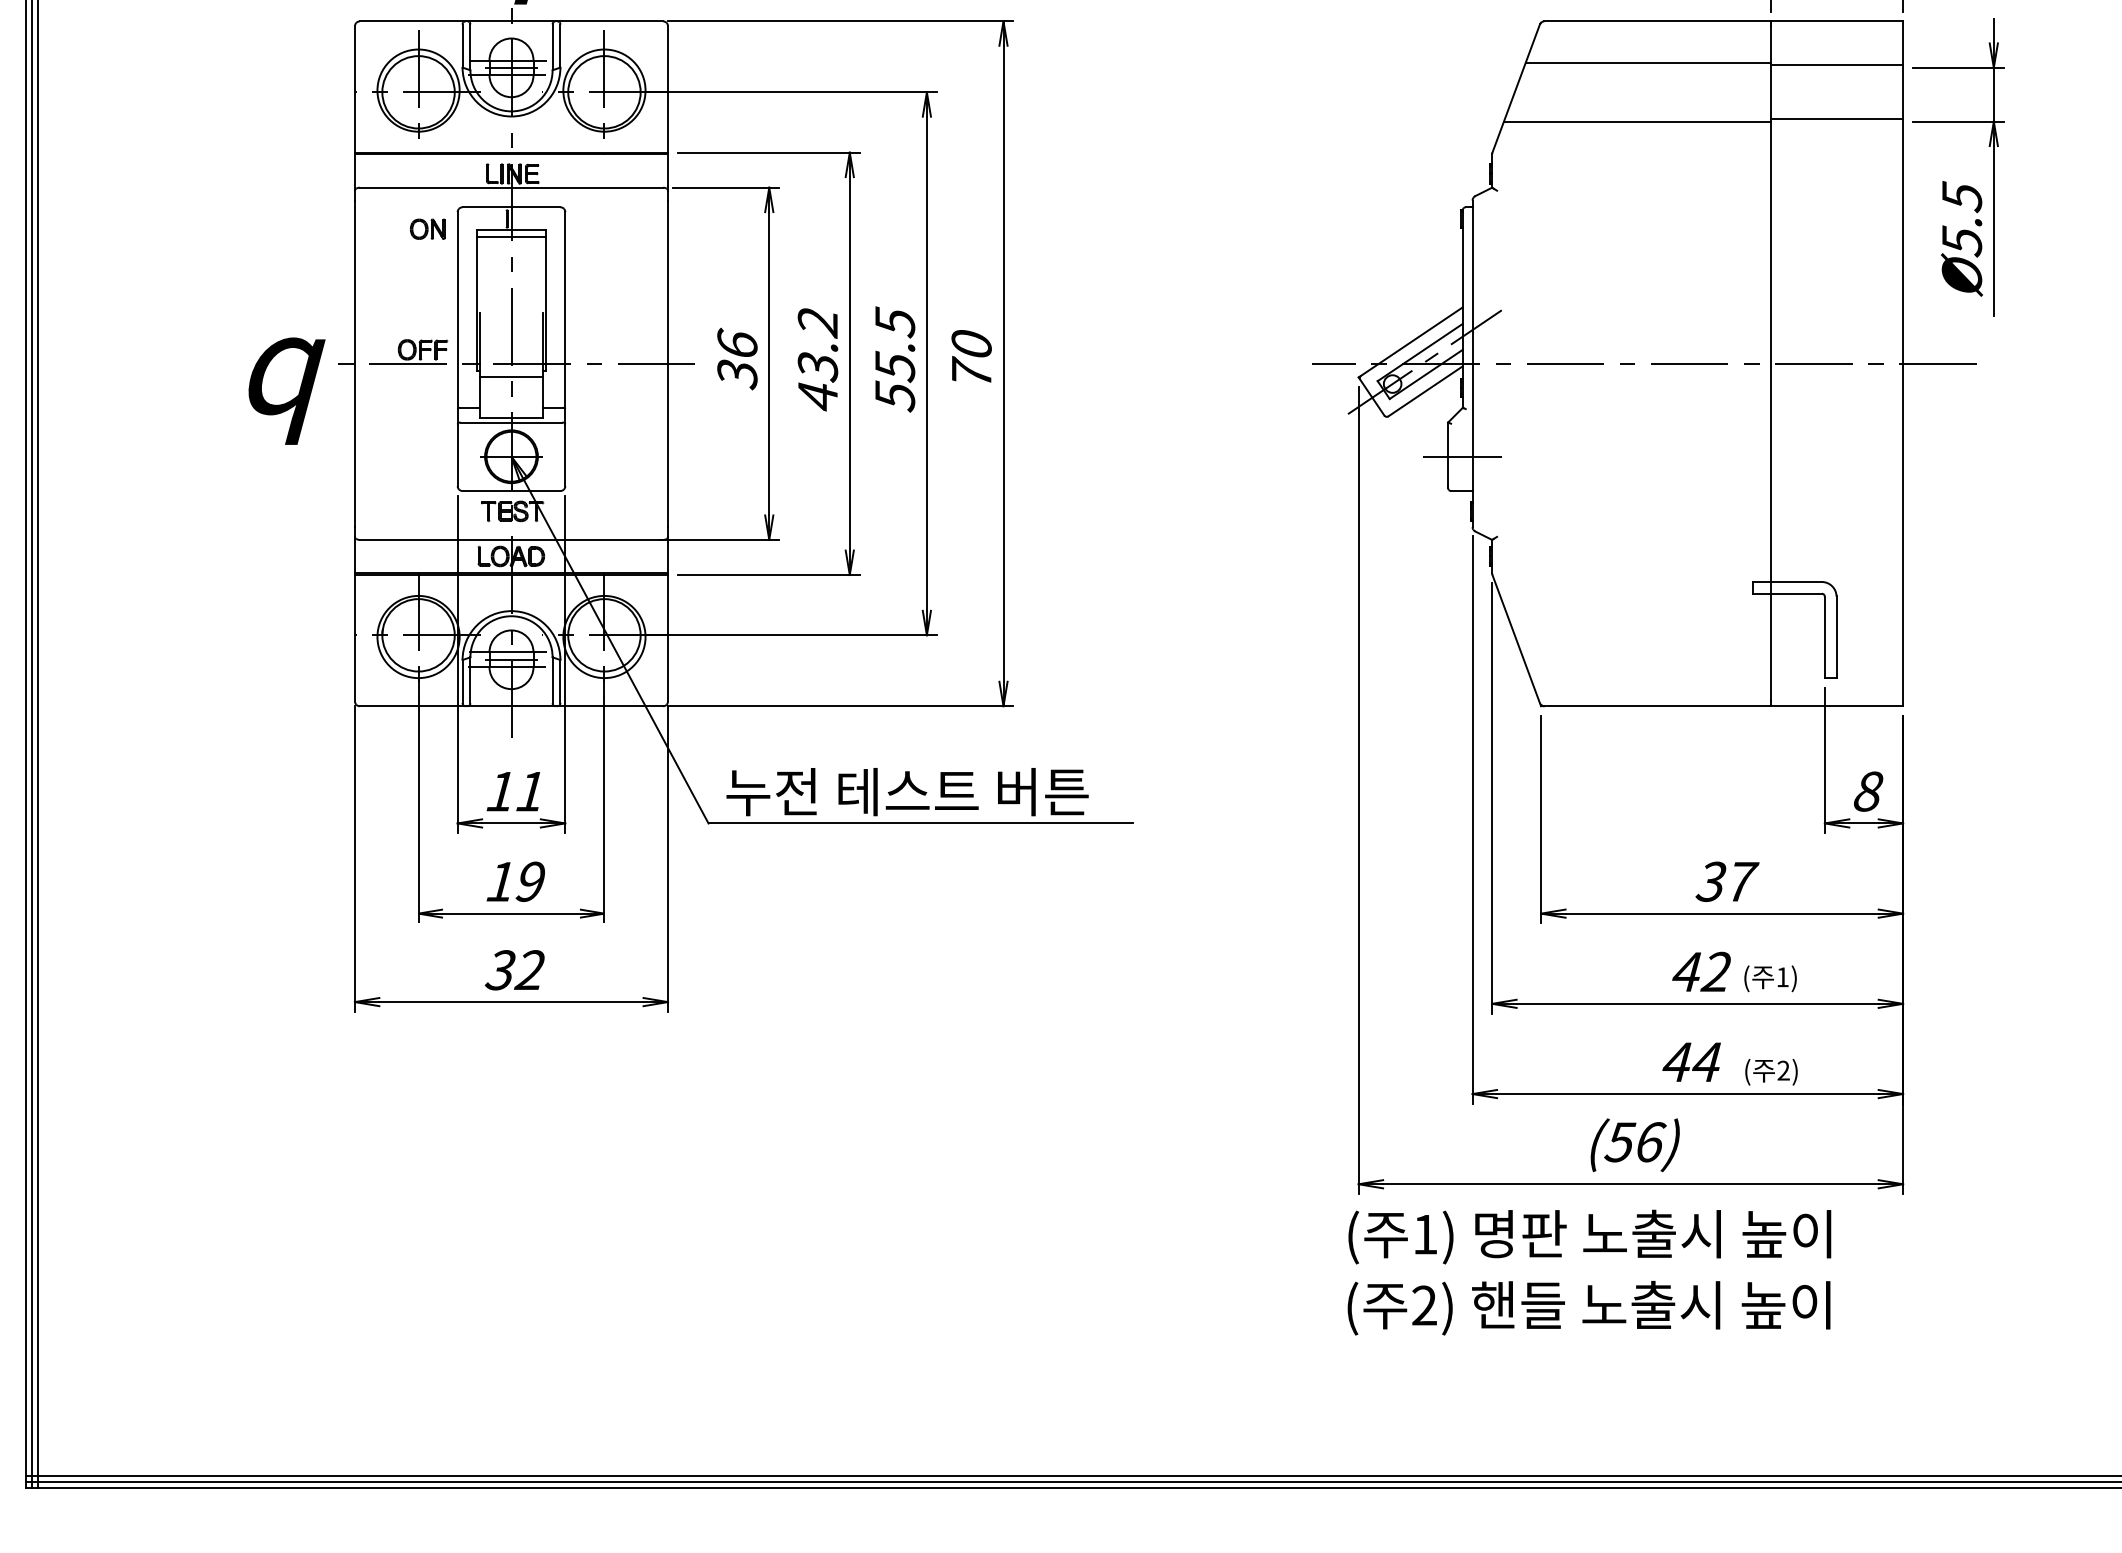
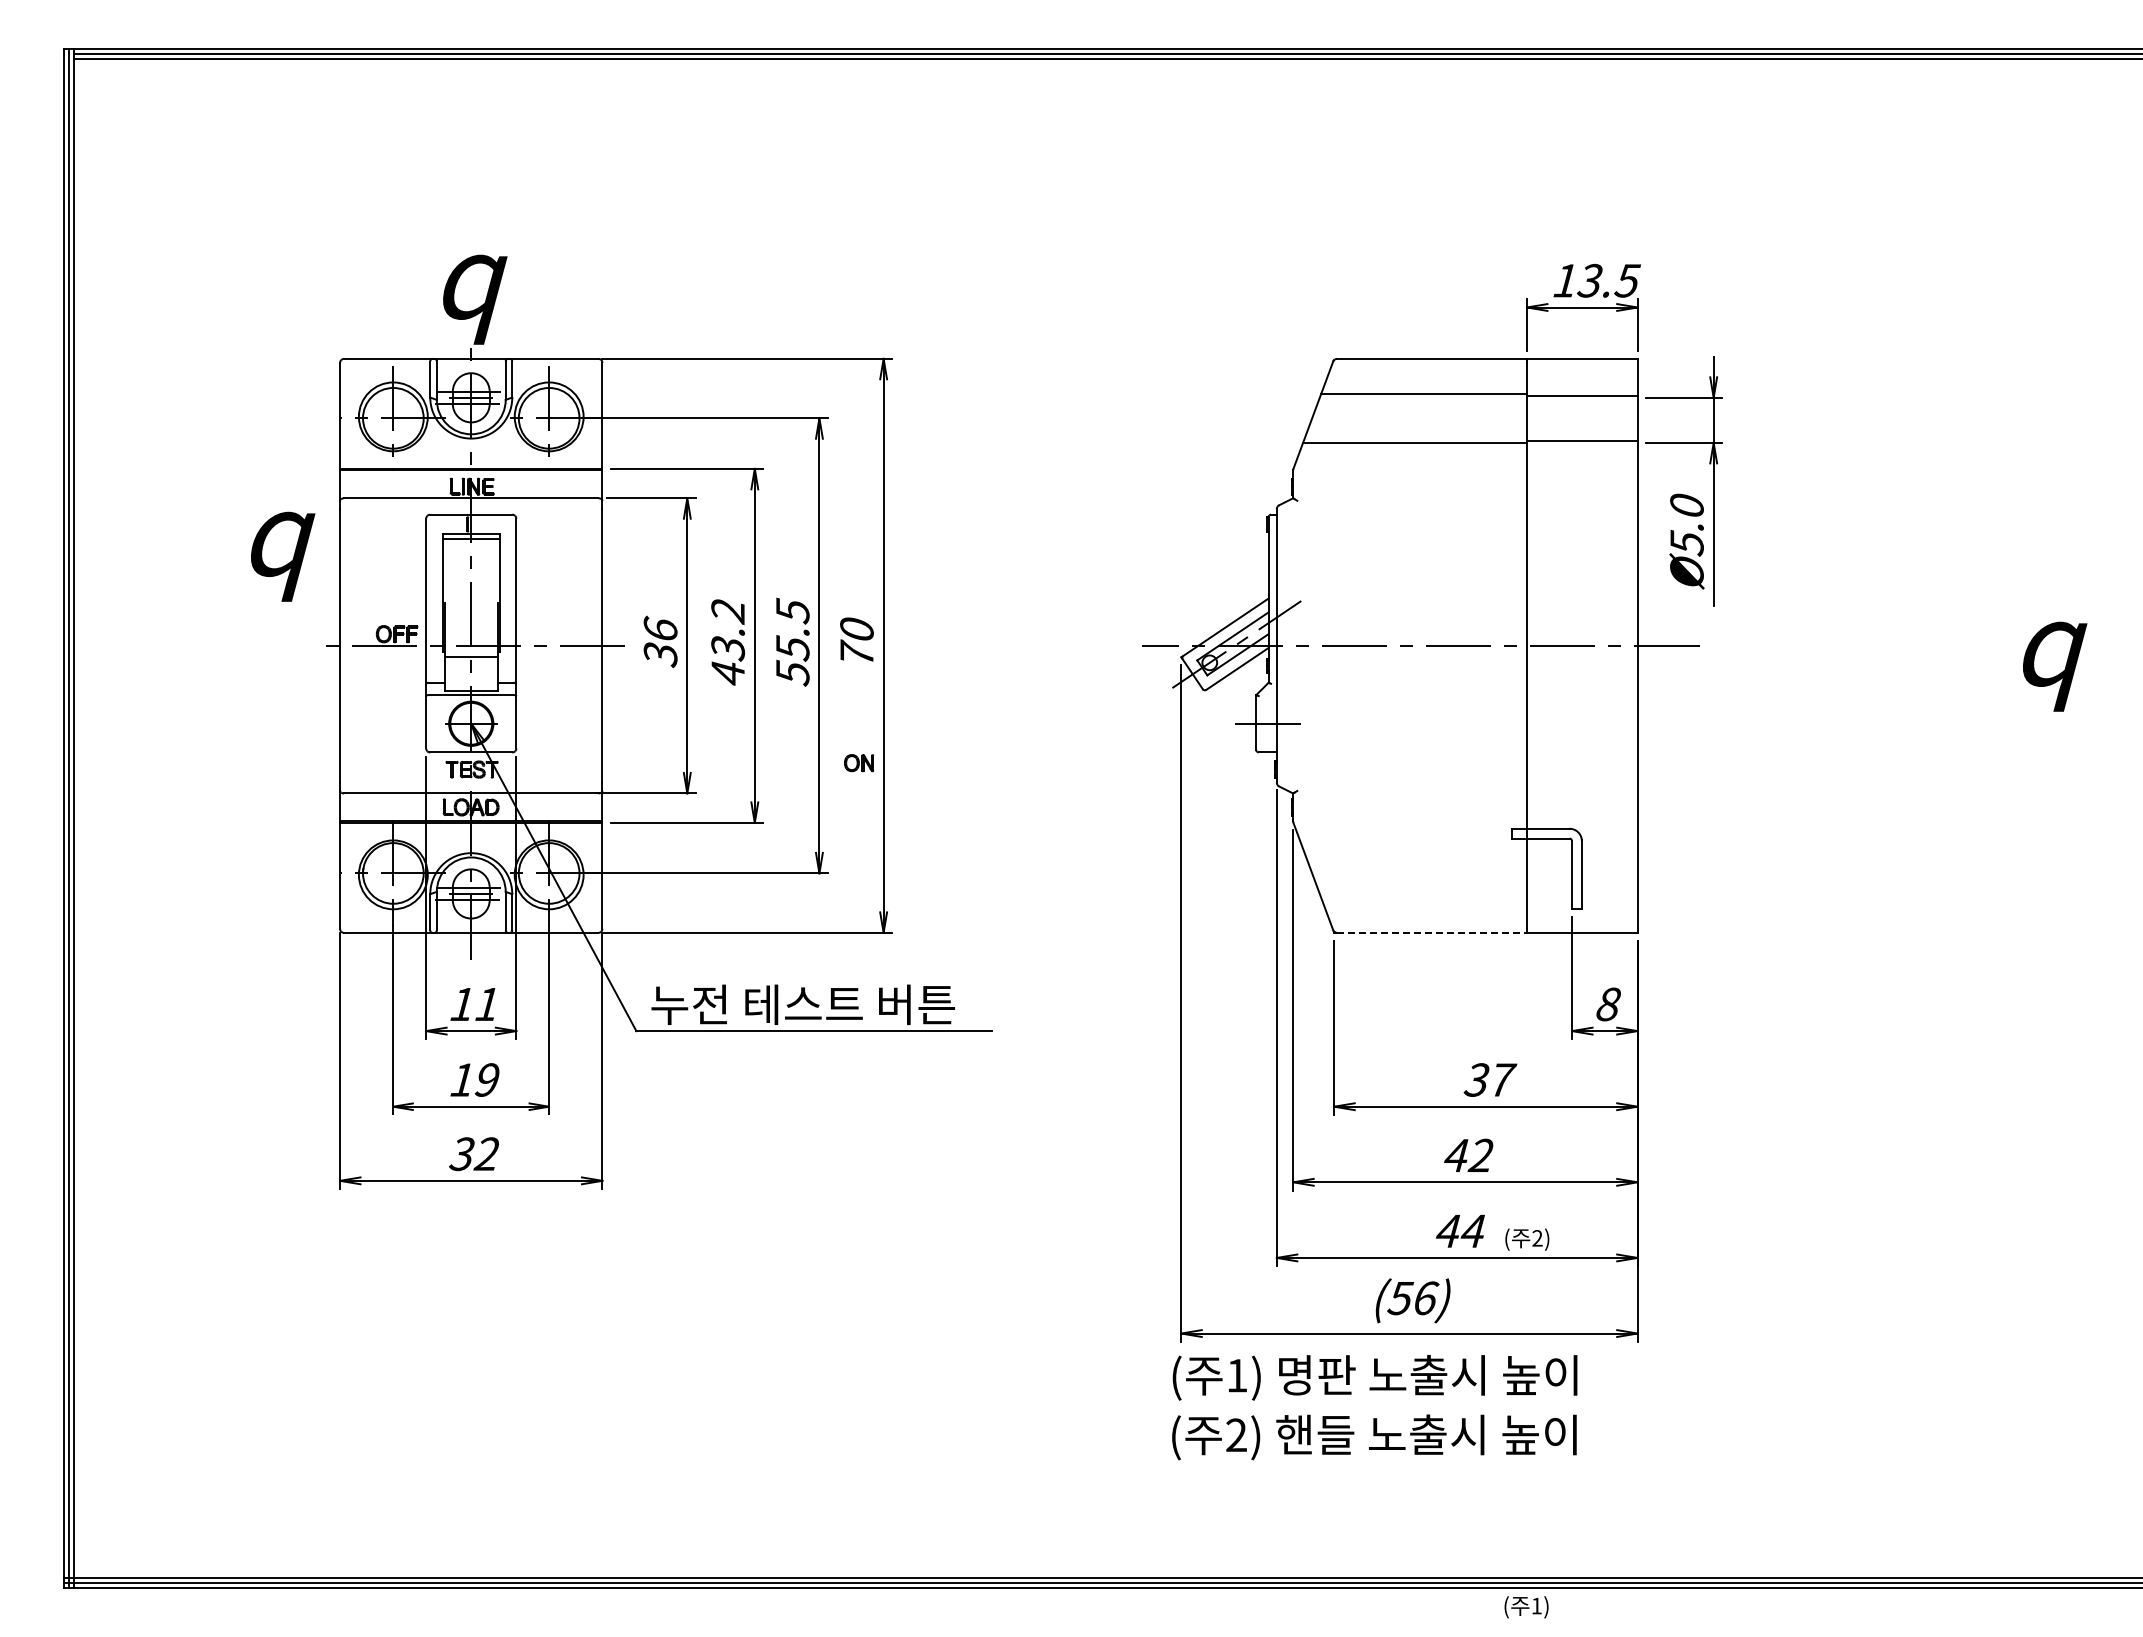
text: (1961, 196) -> (1686, 505), Ø5.5 -> Ø5.0
part: (428, 229) -> (859, 763), moved
text: (287, 390) -> (283, 556), moved
line: (1657, 705) -> (1431, 932), solid -> dashed
text: (1770, 979) -> (1526, 1607), moved

